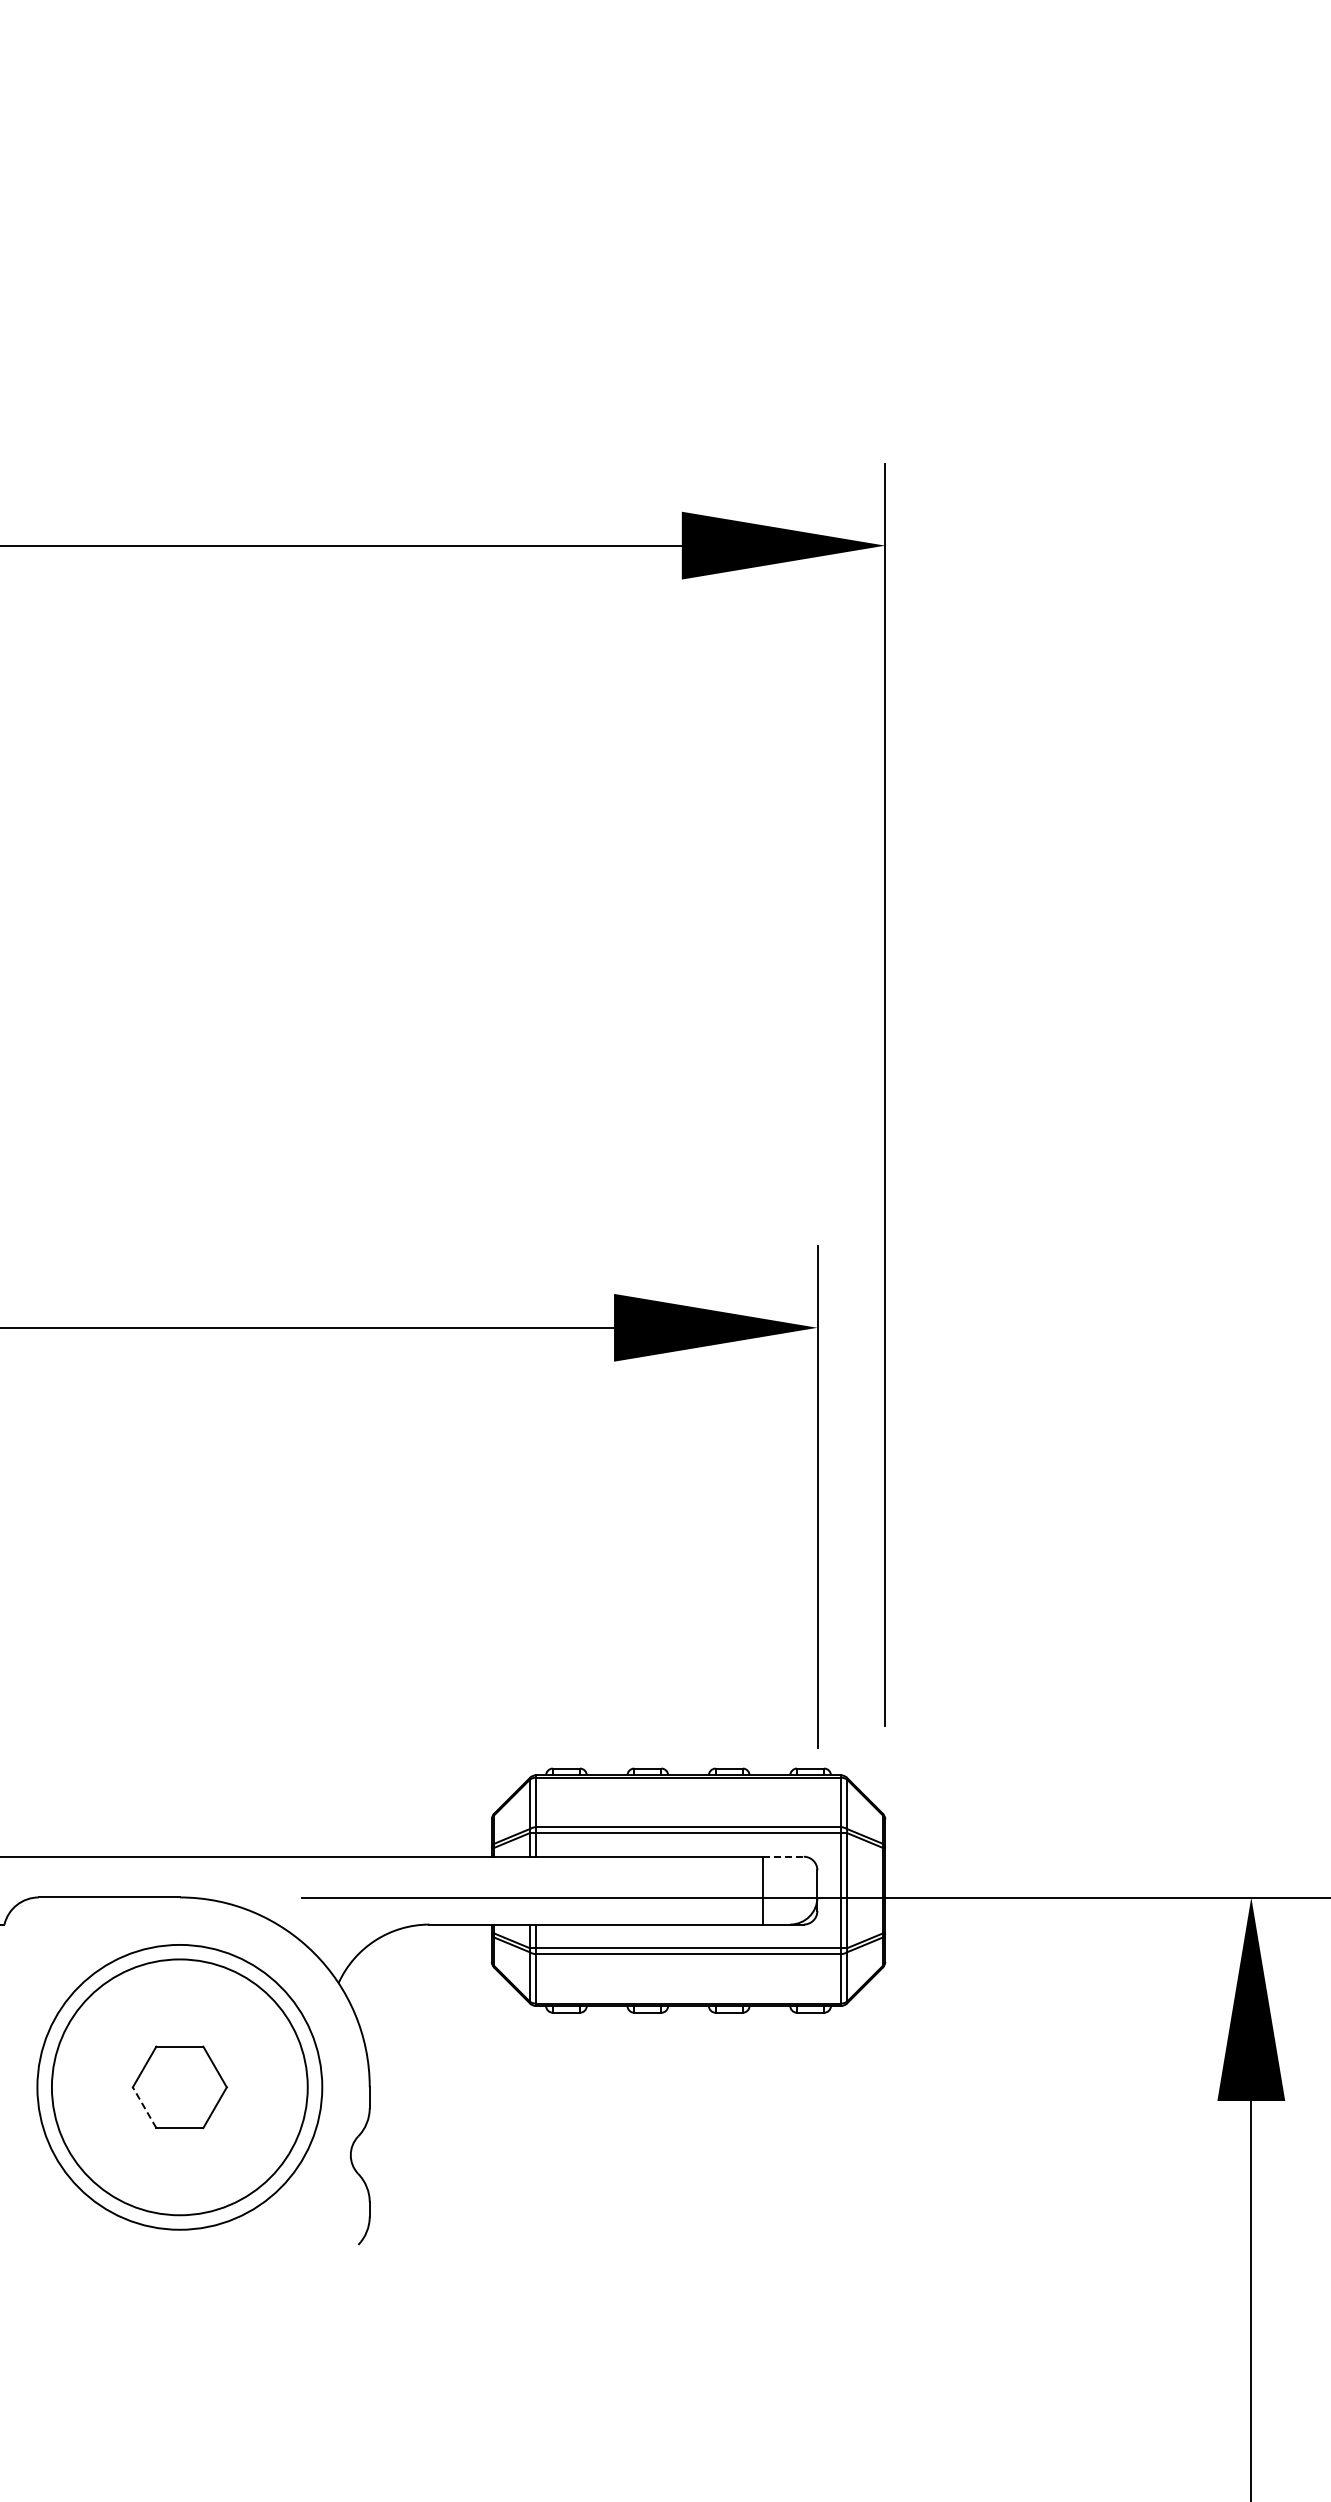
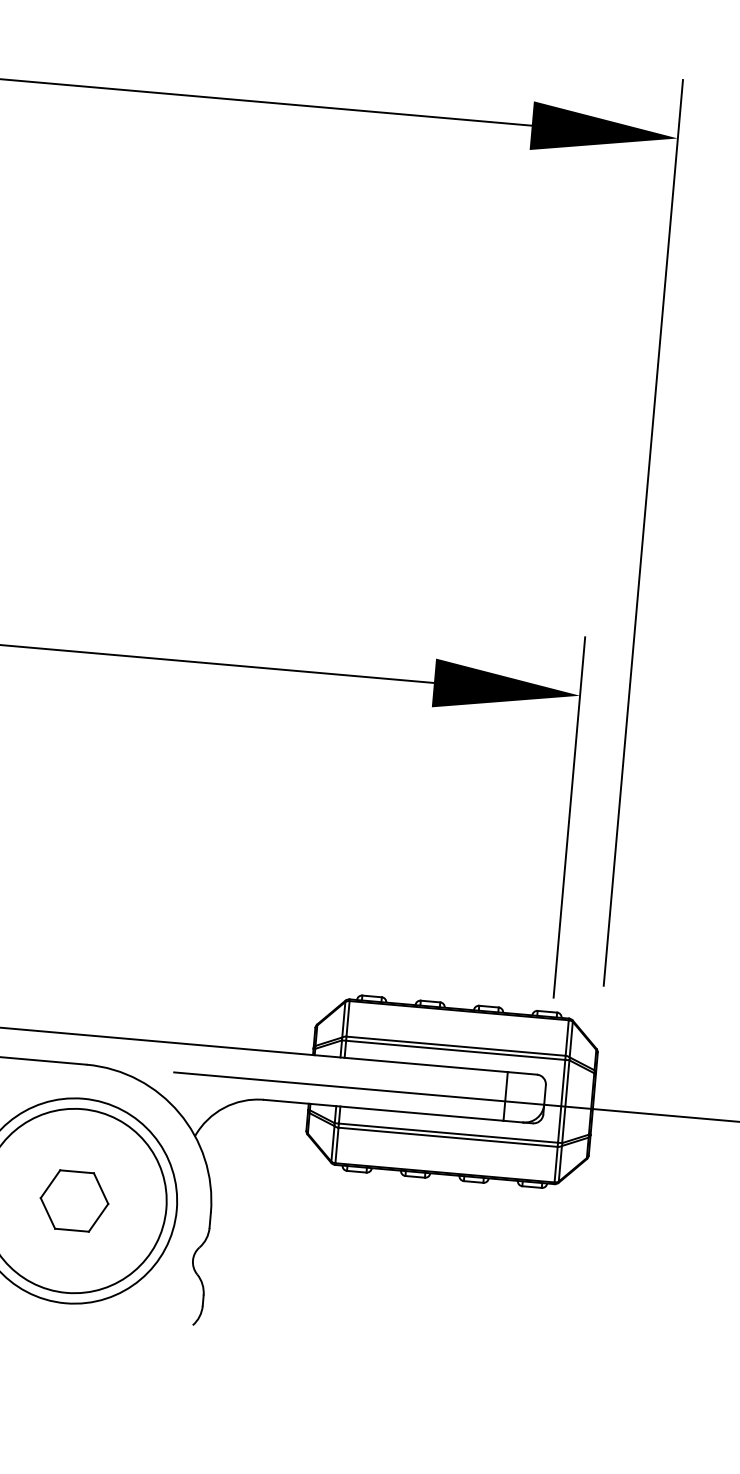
line: (783, 1856) -> (522, 1073), dashed -> solid
line: (144, 2107) -> (47, 1213), dashed -> solid

